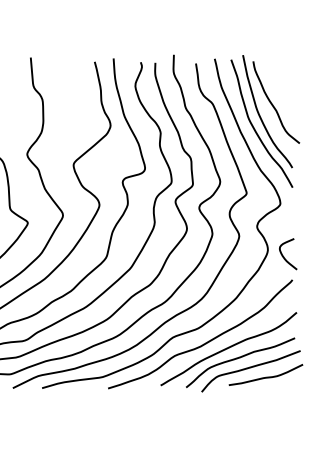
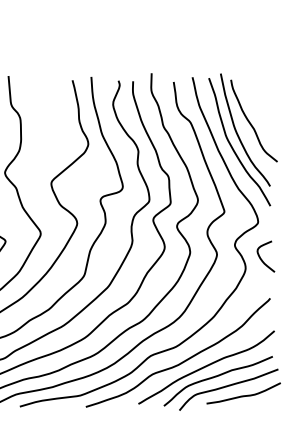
curve: (284, 256) -> (262, 258), moved

